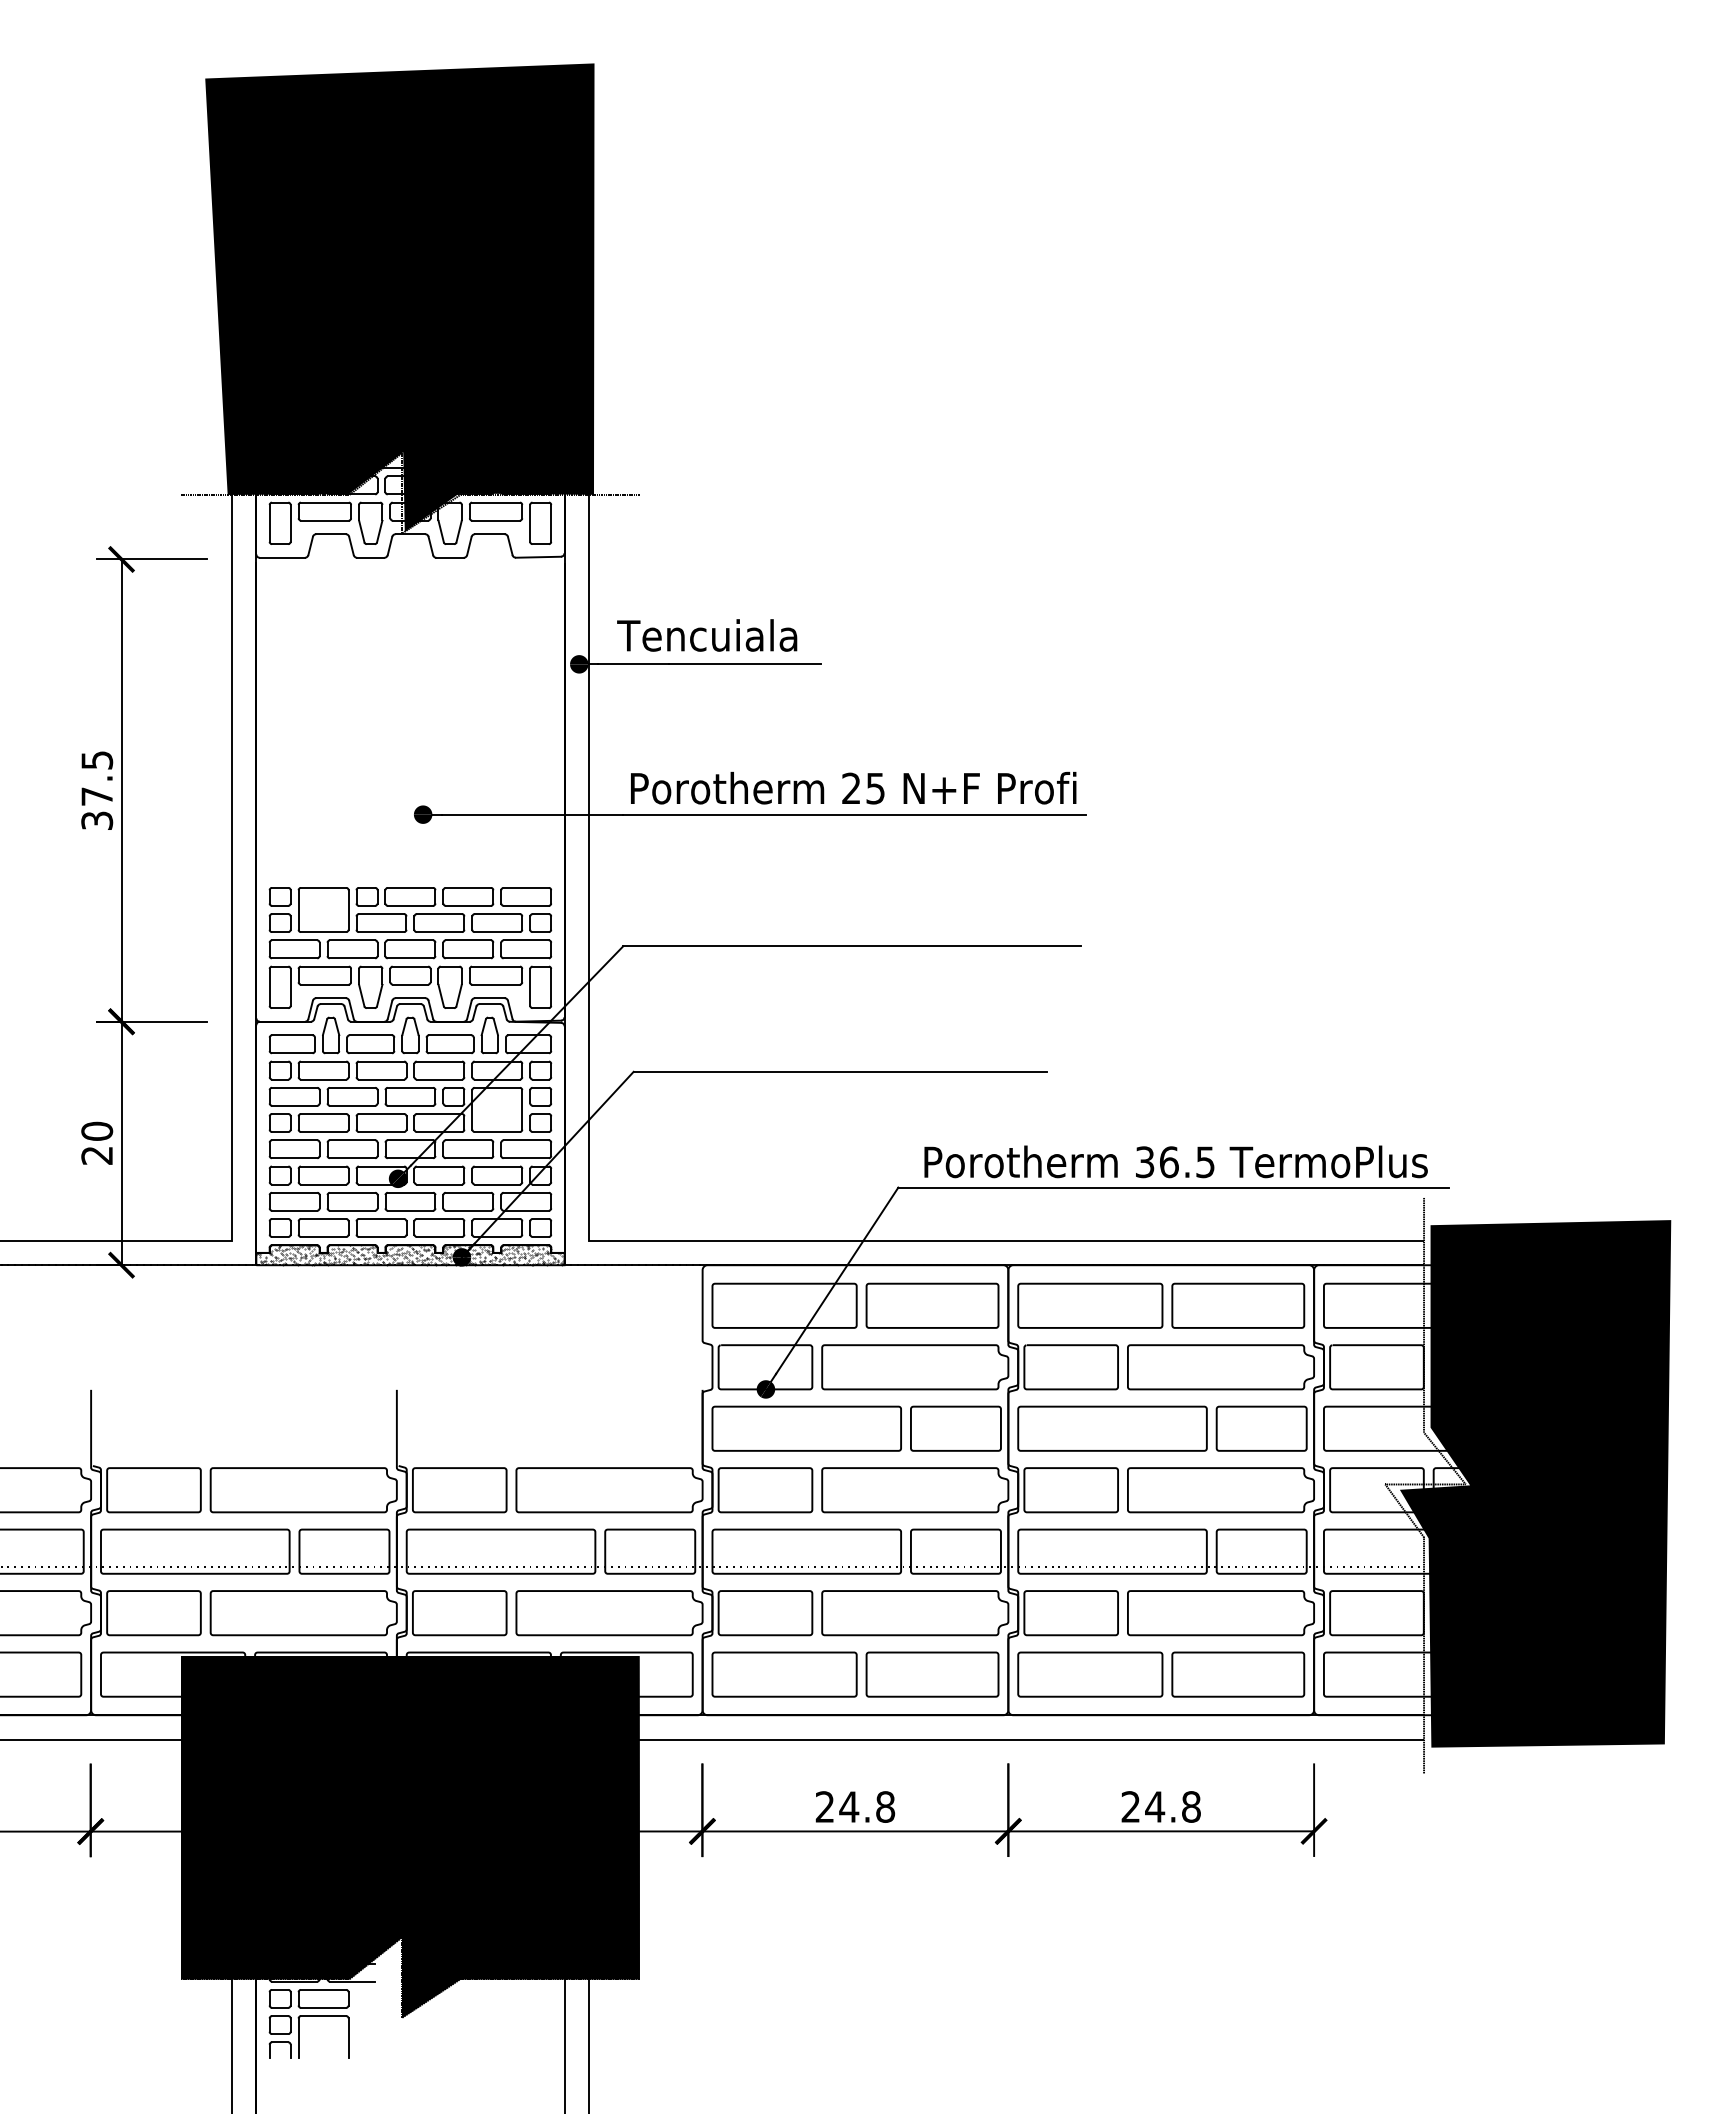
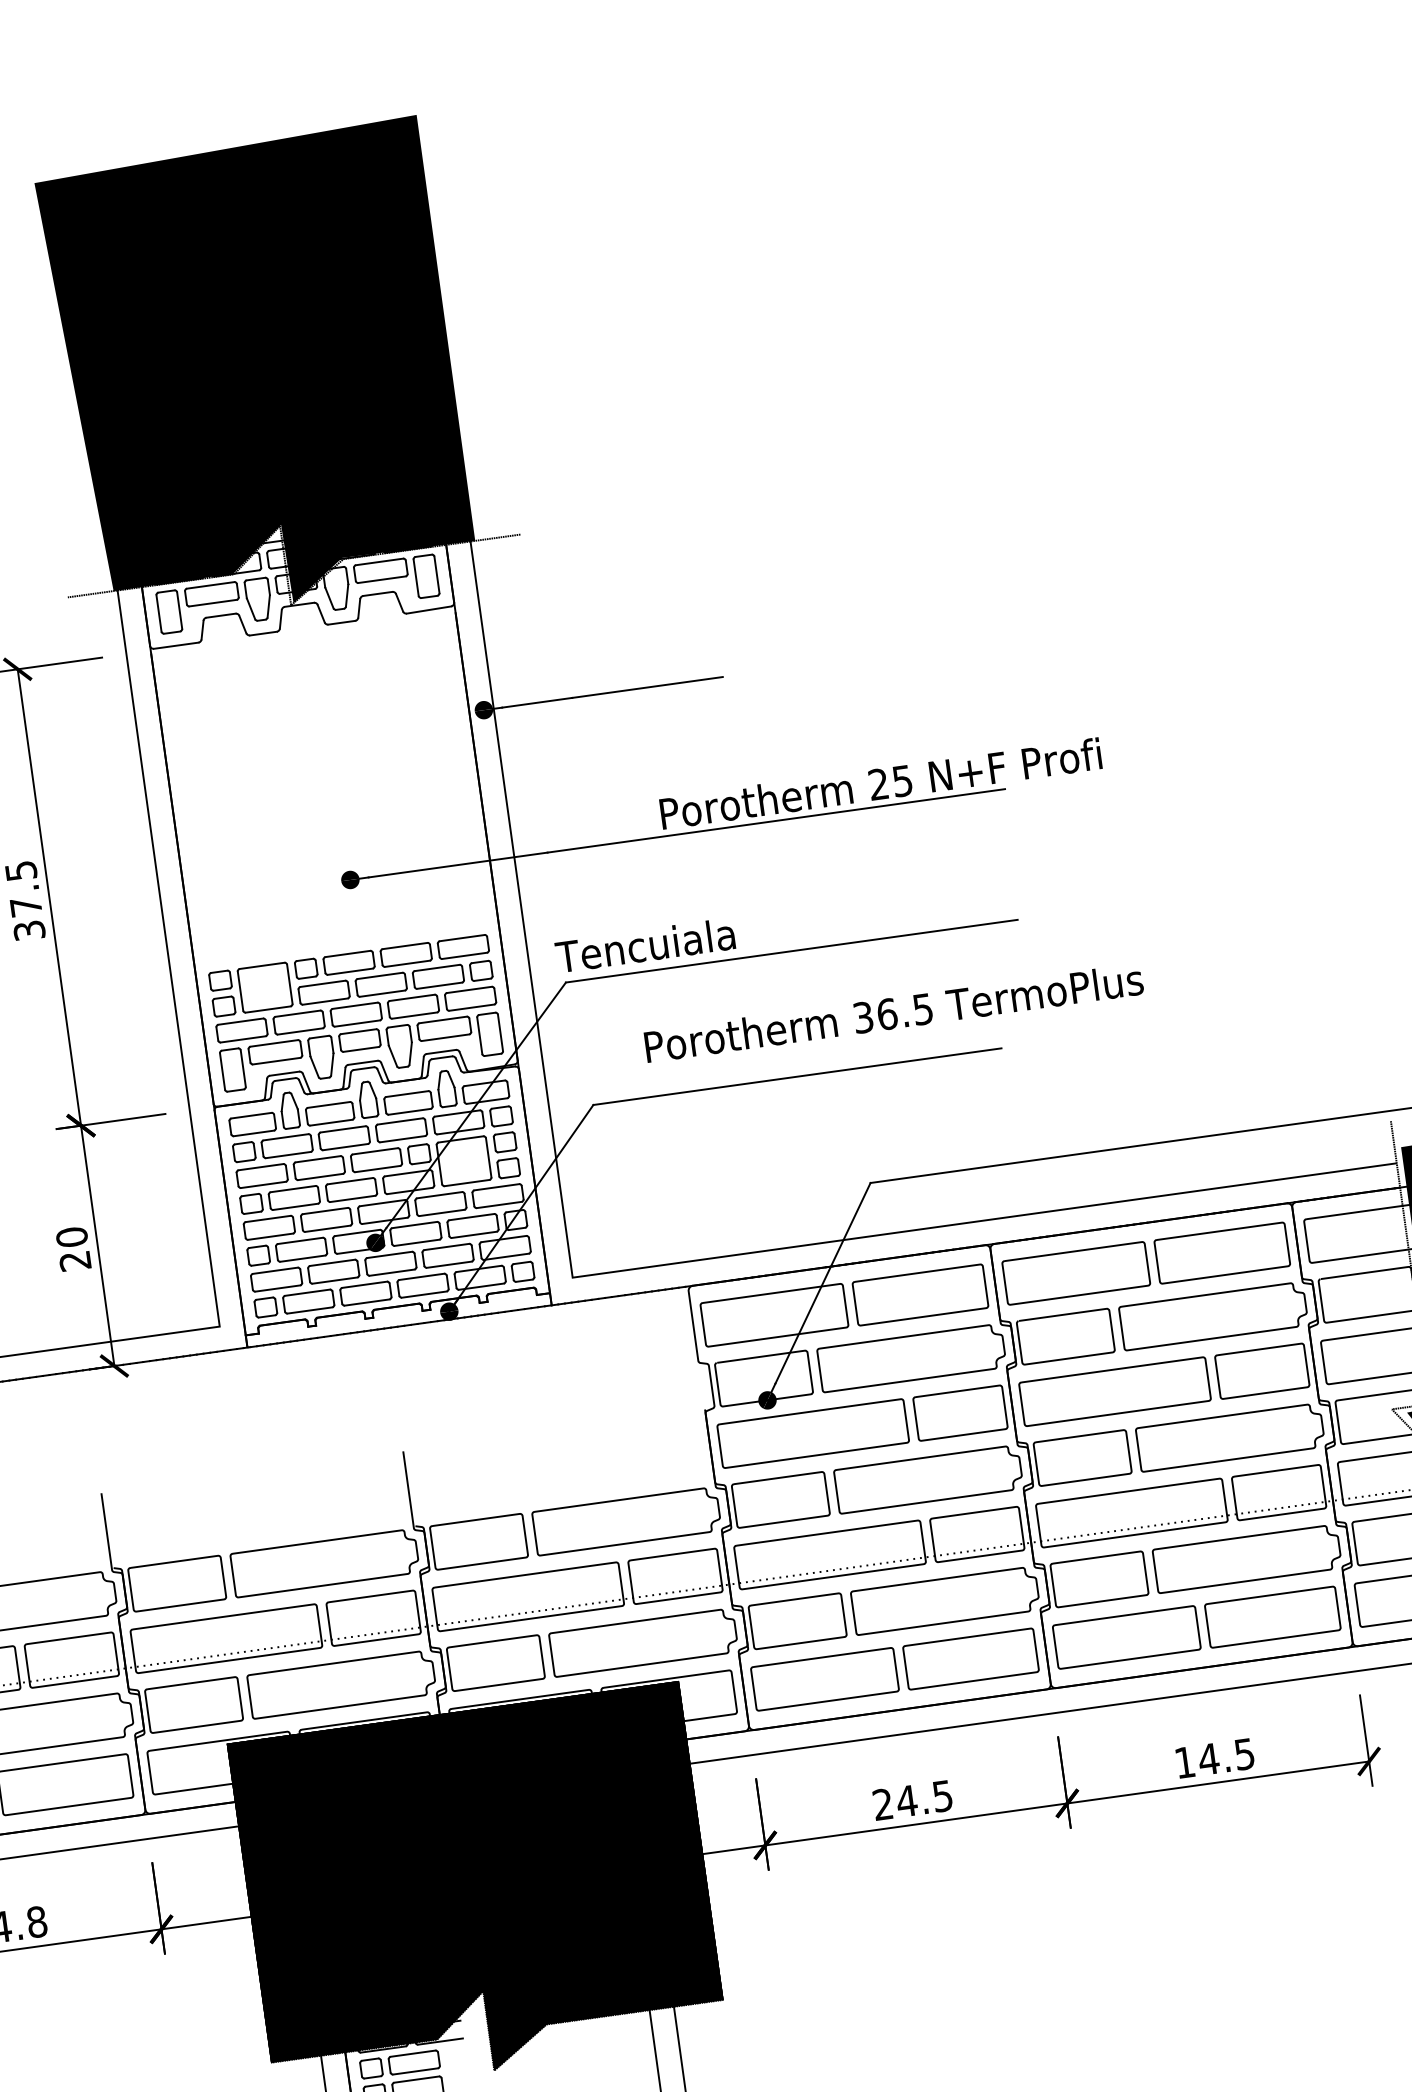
text: (707, 635) -> (645, 945), moved
text: (853, 788) -> (880, 784), moved
text: (1175, 1161) -> (893, 1012), moved
hatch: (409, 1255) -> (397, 1316), removed
text: (885, 1806) -> (942, 1795), 24.8 -> 24.5
text: (1160, 1806) -> (1214, 1758), 24.8 -> 14.5

